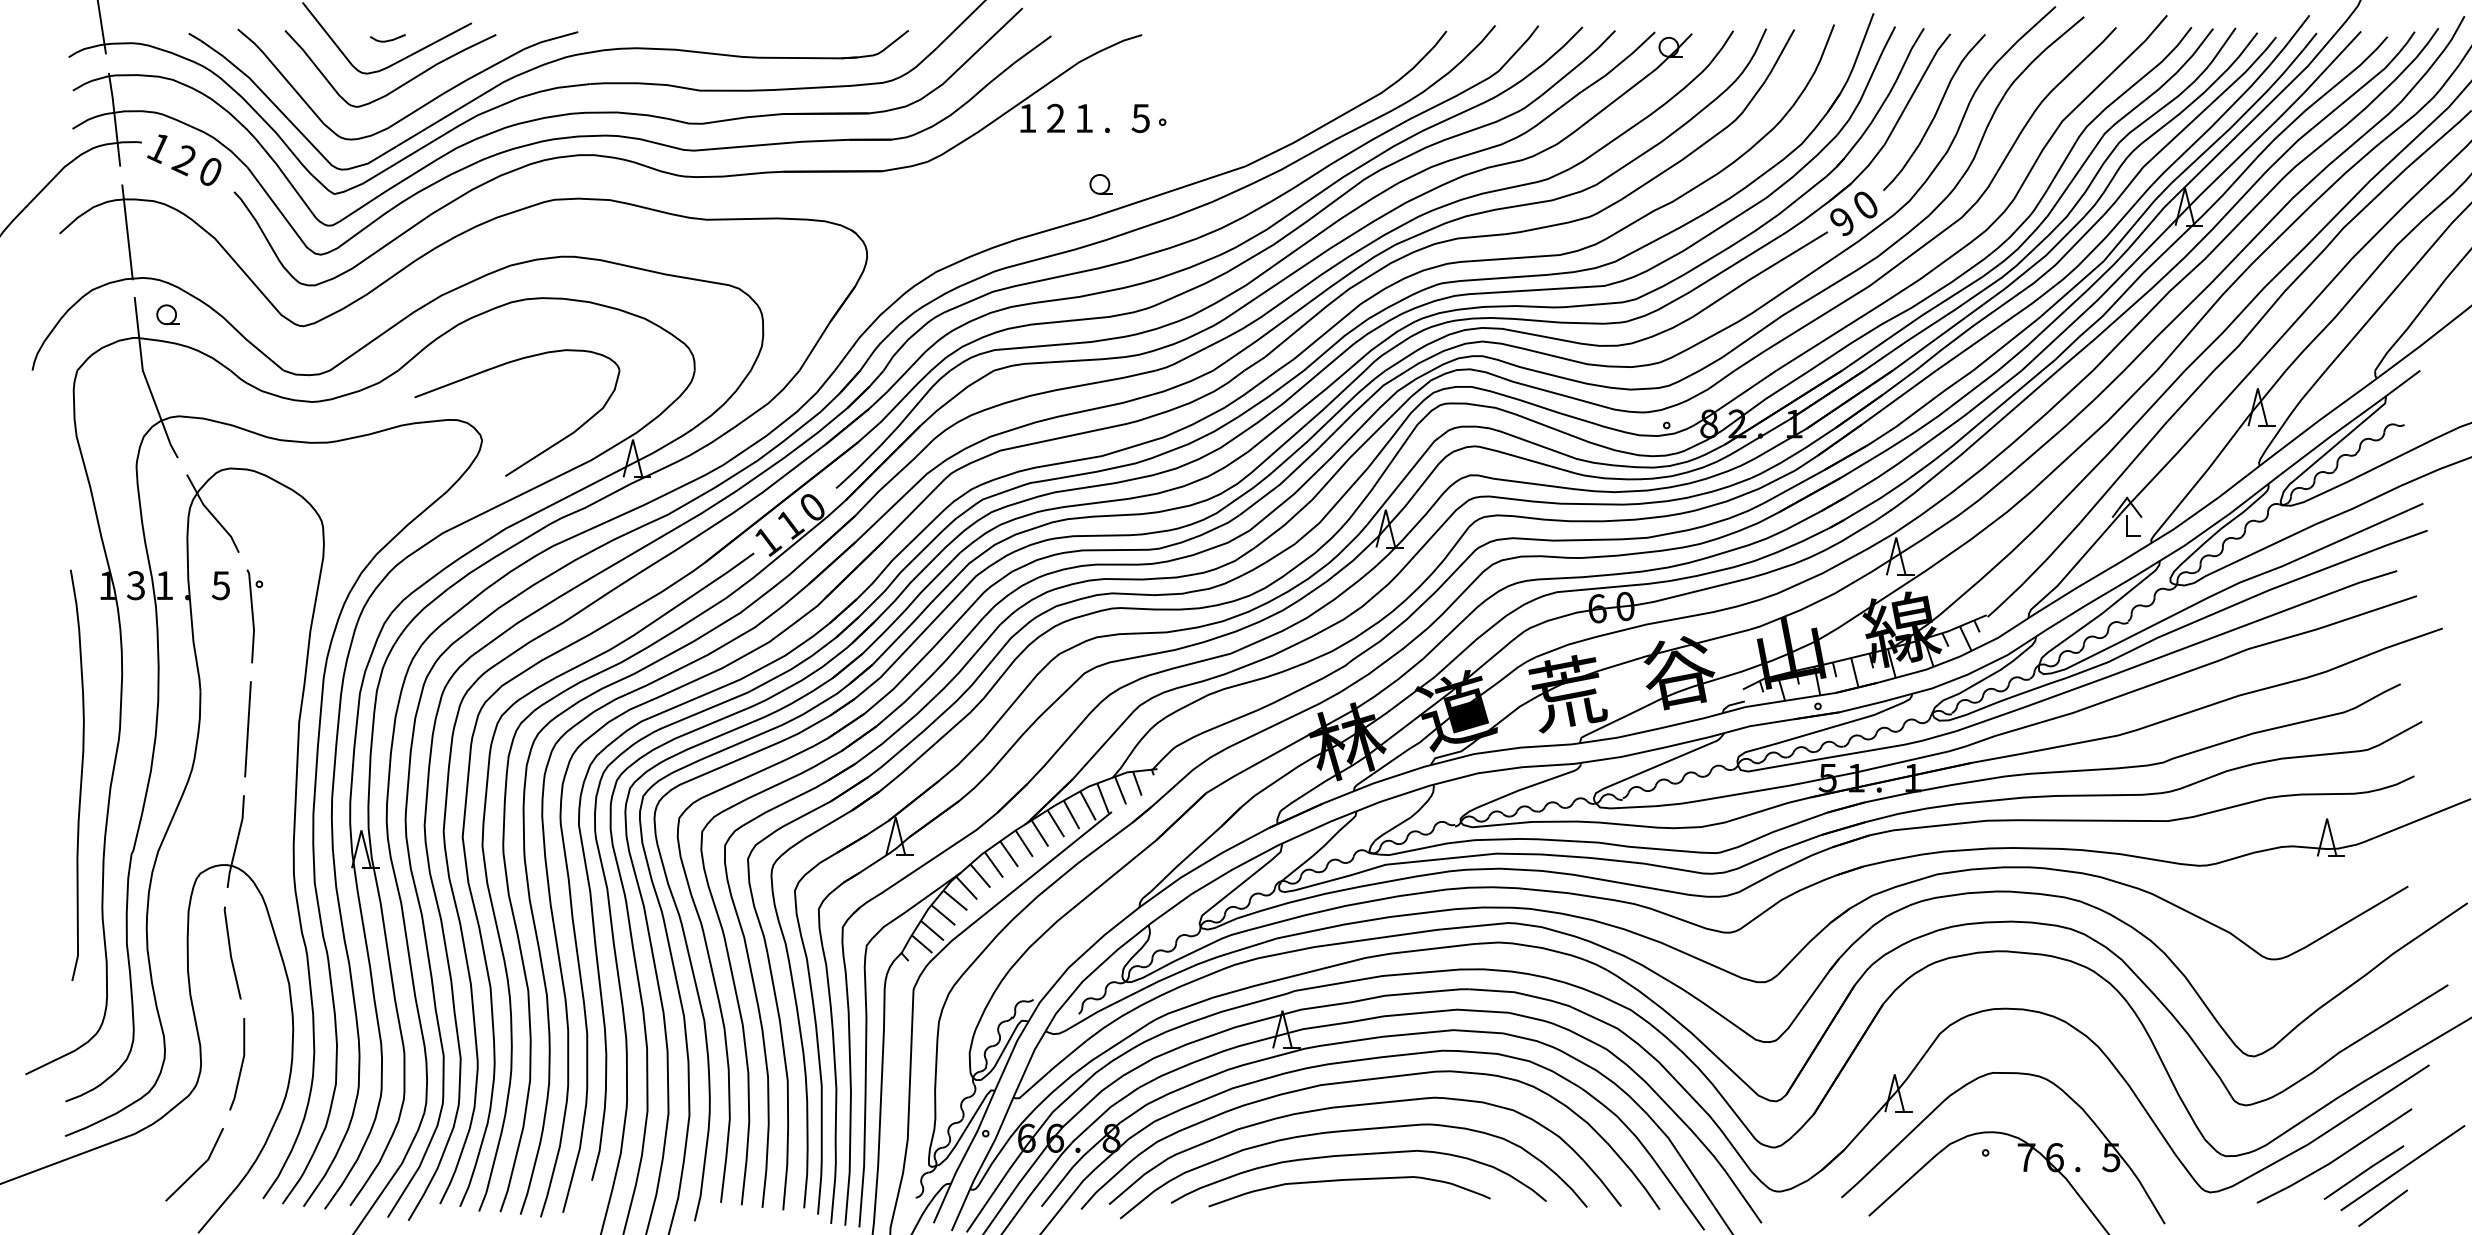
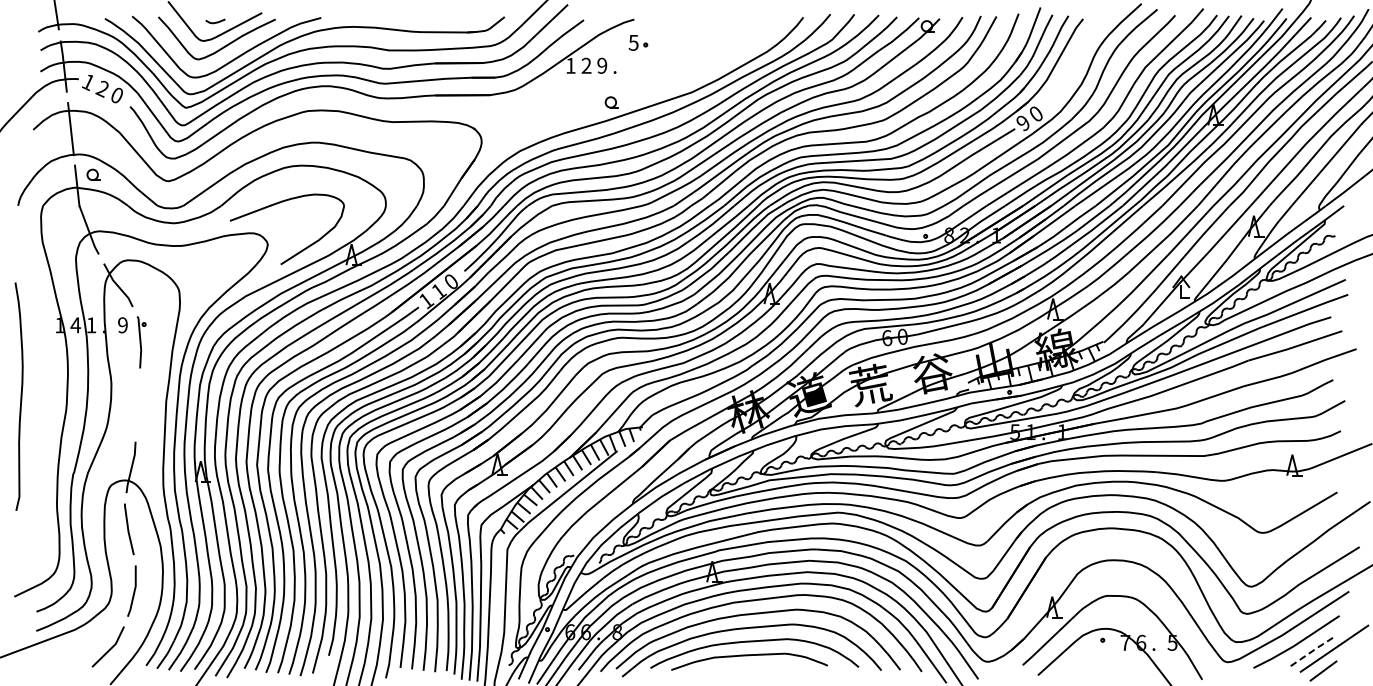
curve: (1934, 112) -> (1074, 62), removed
text: (1084, 117) -> (602, 65), 1 -> 9
part: (1149, 117) -> (638, 42), moved
text: (135, 585) -> (75, 325), 3 -> 4
text: (220, 585) -> (122, 325), 5 -> 9
line: (247, 728) -> (137, 404), removed
curve: (79, 775) -> (20, 396), moved
line: (2365, 1171) -> (1313, 650), solid -> dashed

